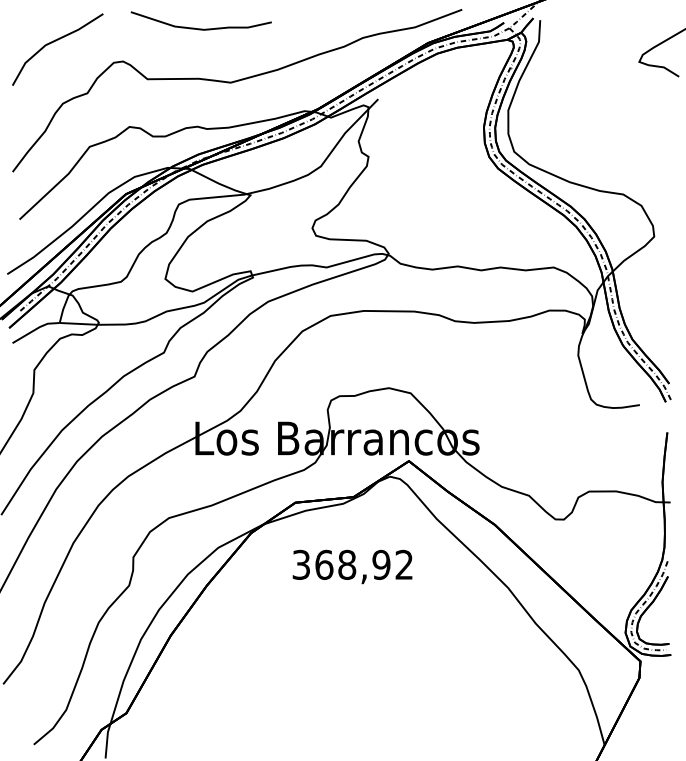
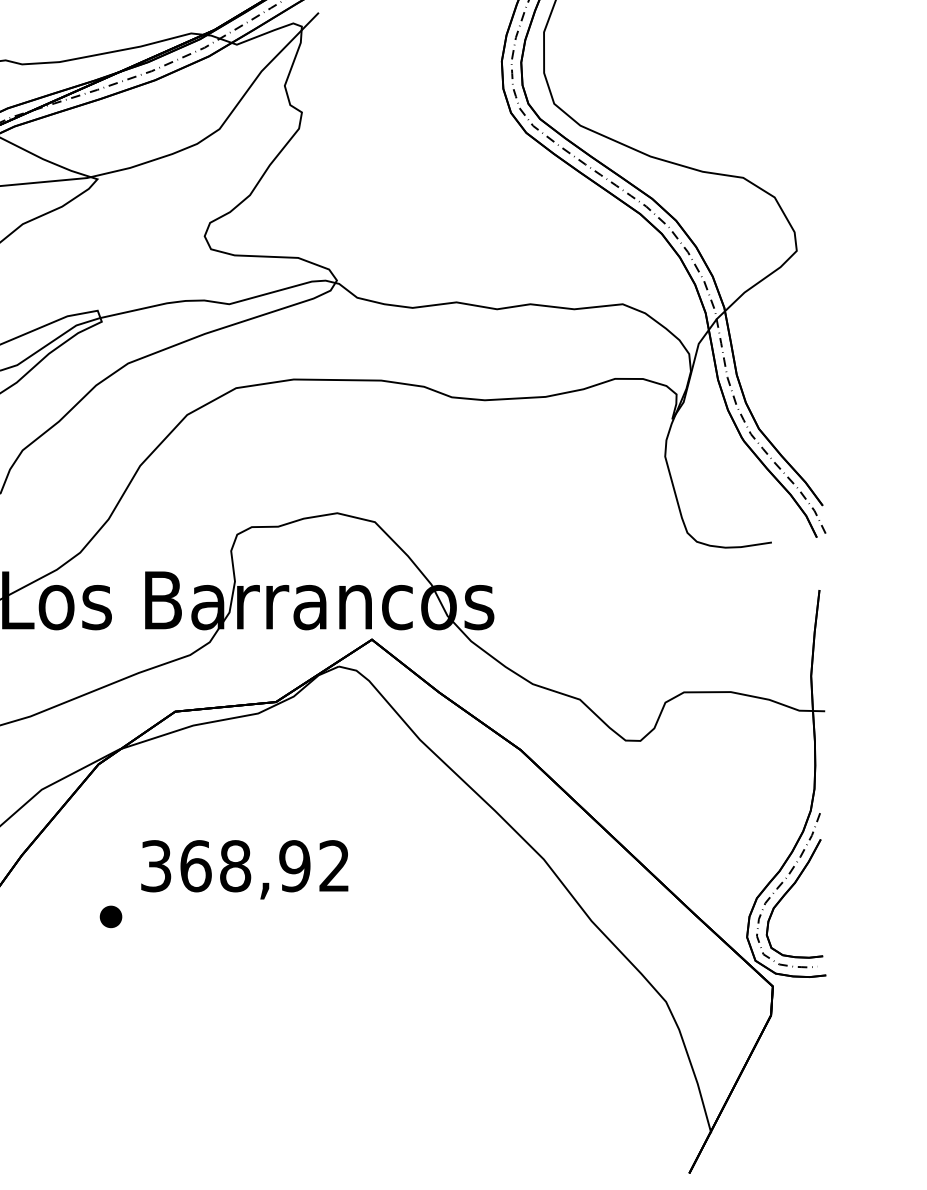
text: (352, 566) -> (244, 868), moved
part: (258, 620) -> (111, 915), added

